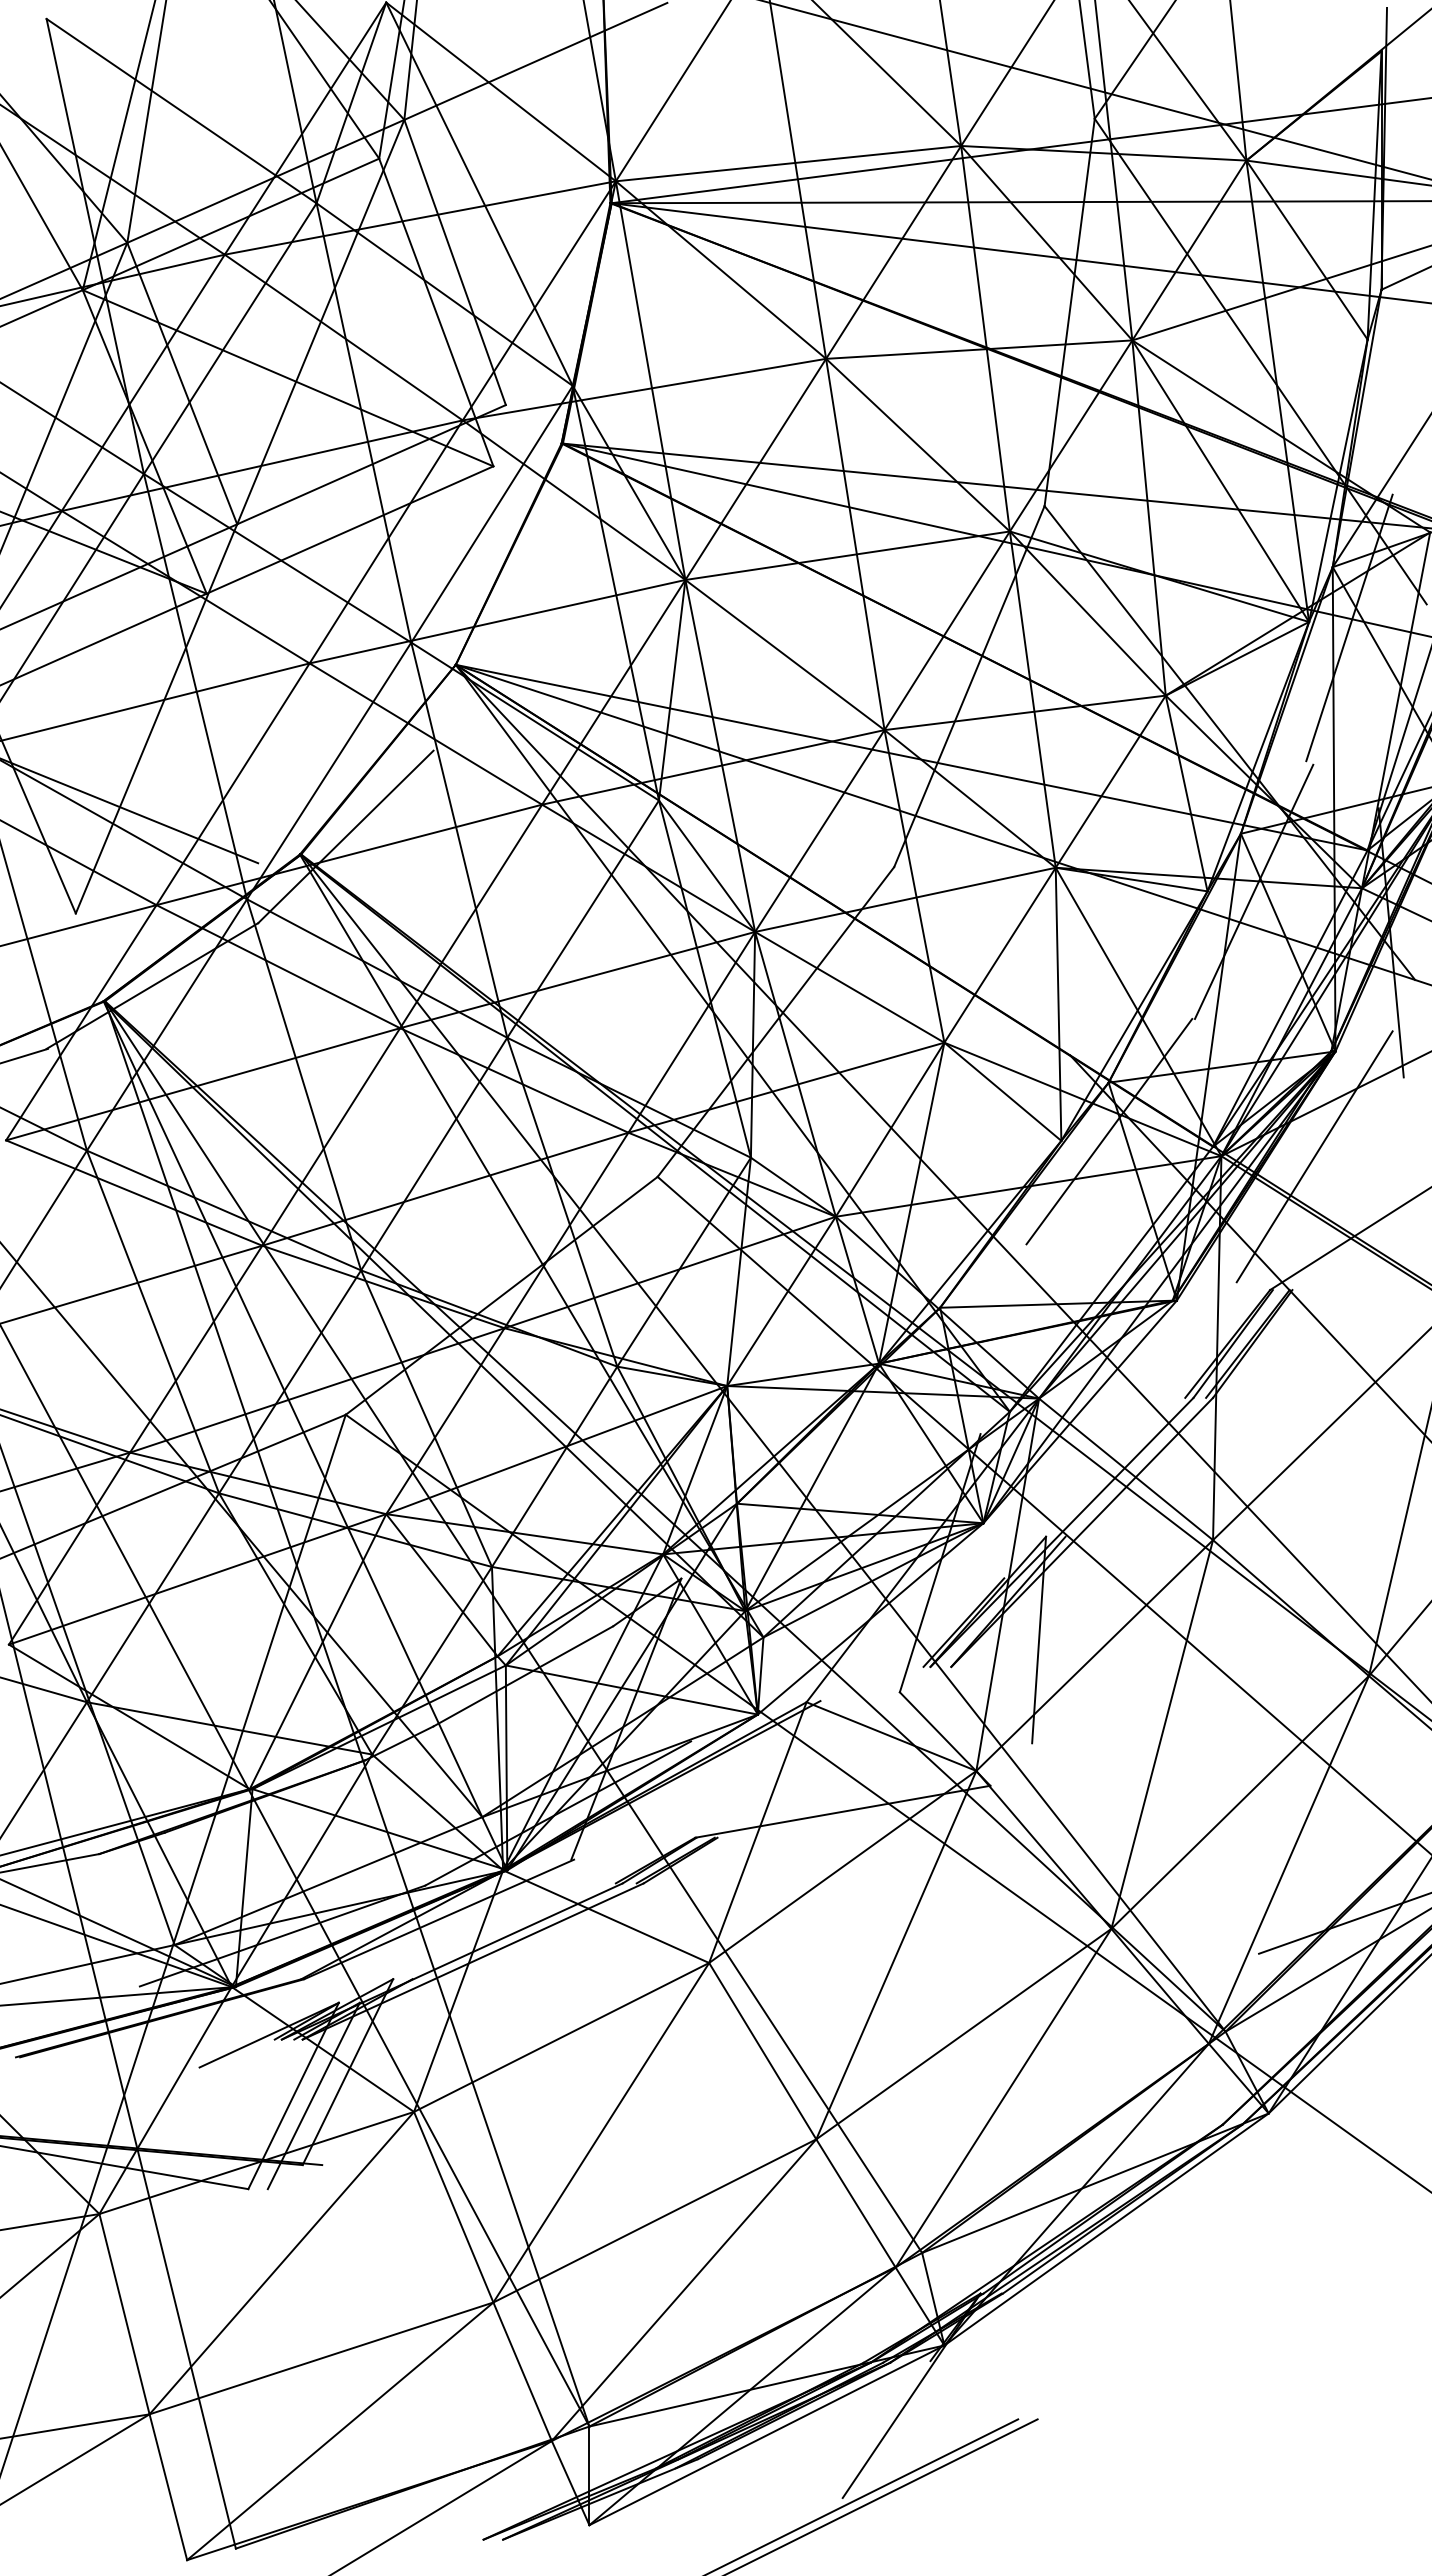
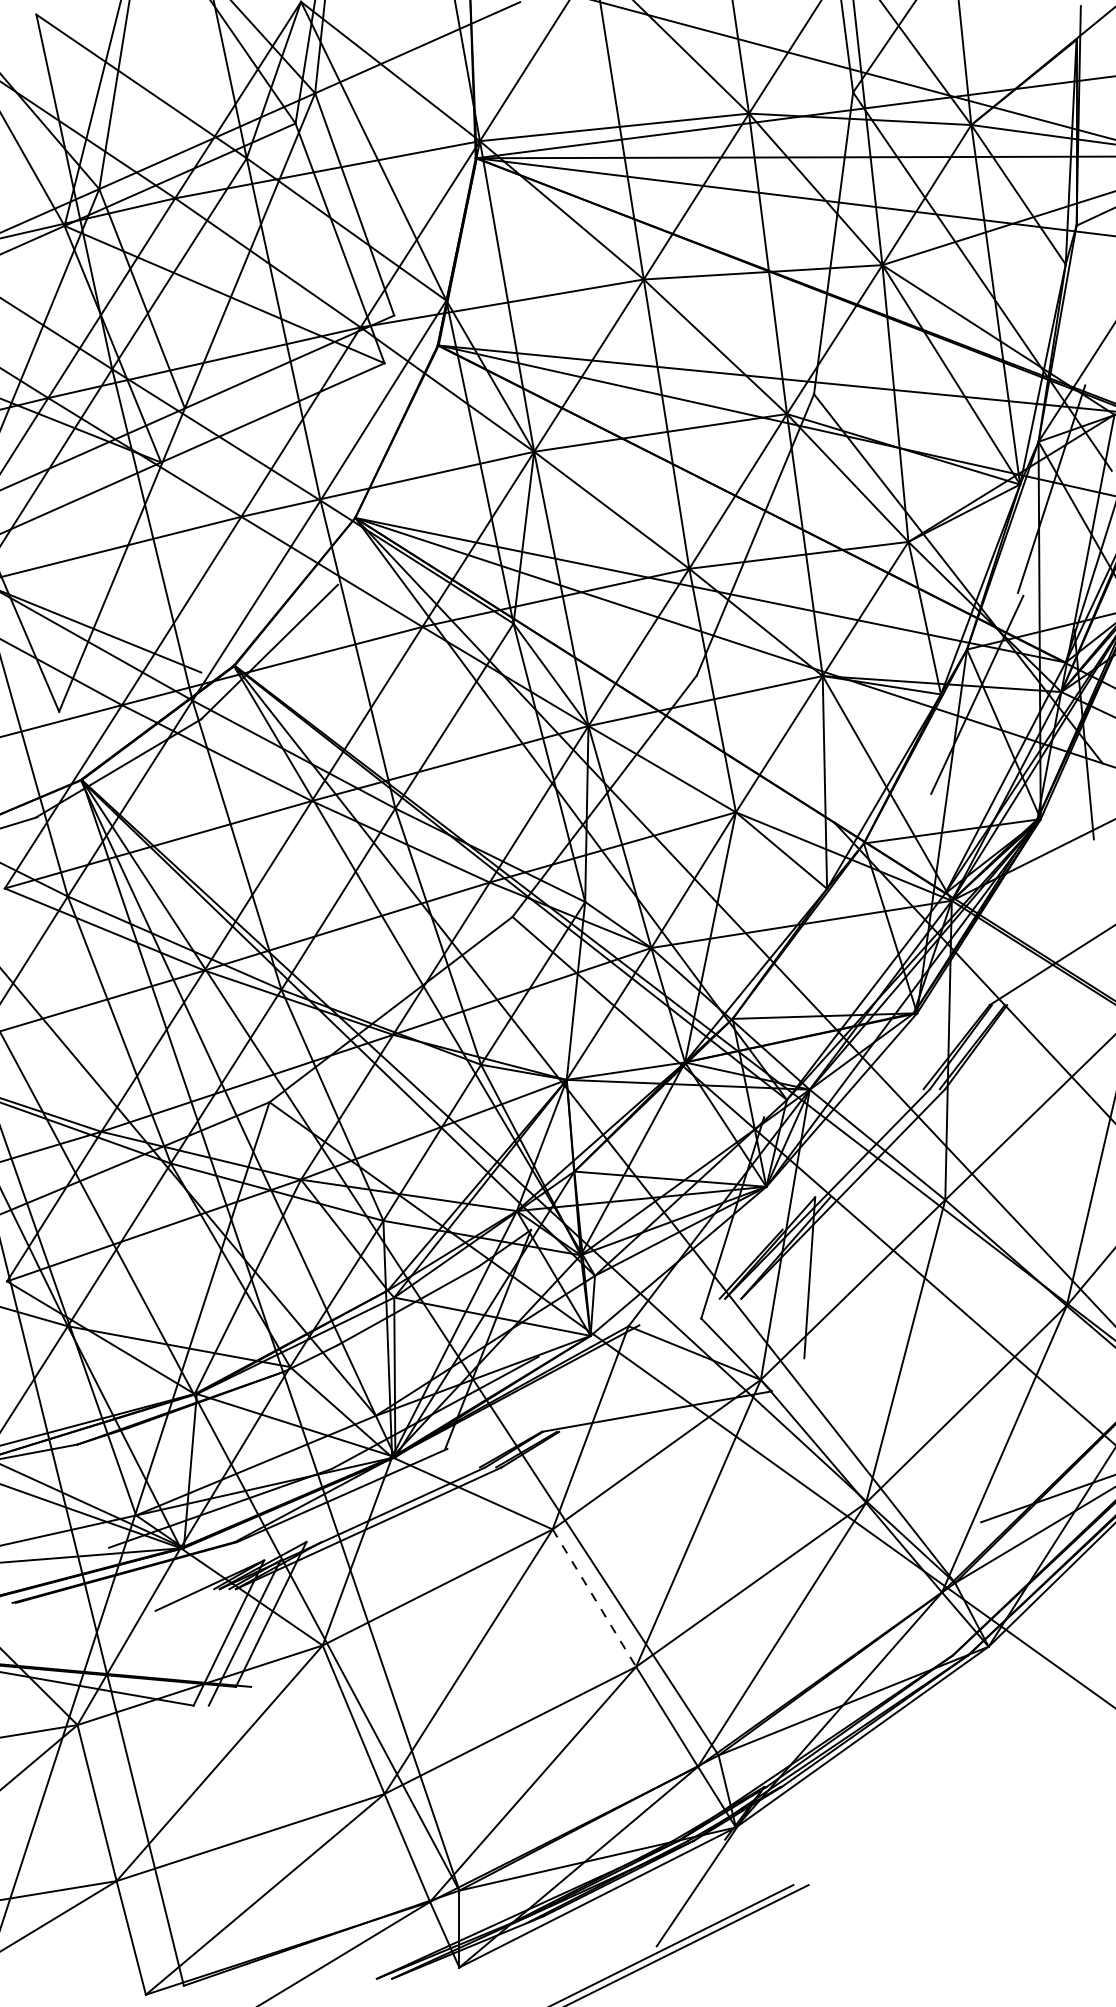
line: (1109, 1131) -> (864, 881), removed
line: (1314, 1156) -> (1024, 901), removed
line: (762, 2051) -> (594, 1598), solid -> dashed

